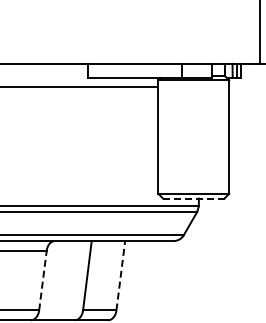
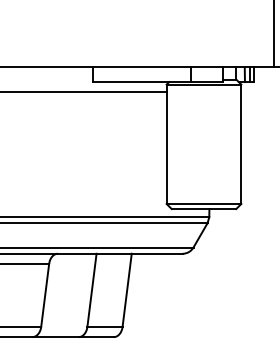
line: (193, 198) -> (203, 208), dashed -> solid
line: (120, 275) -> (126, 290), dashed -> solid
line: (43, 280) -> (45, 295), dashed -> solid

